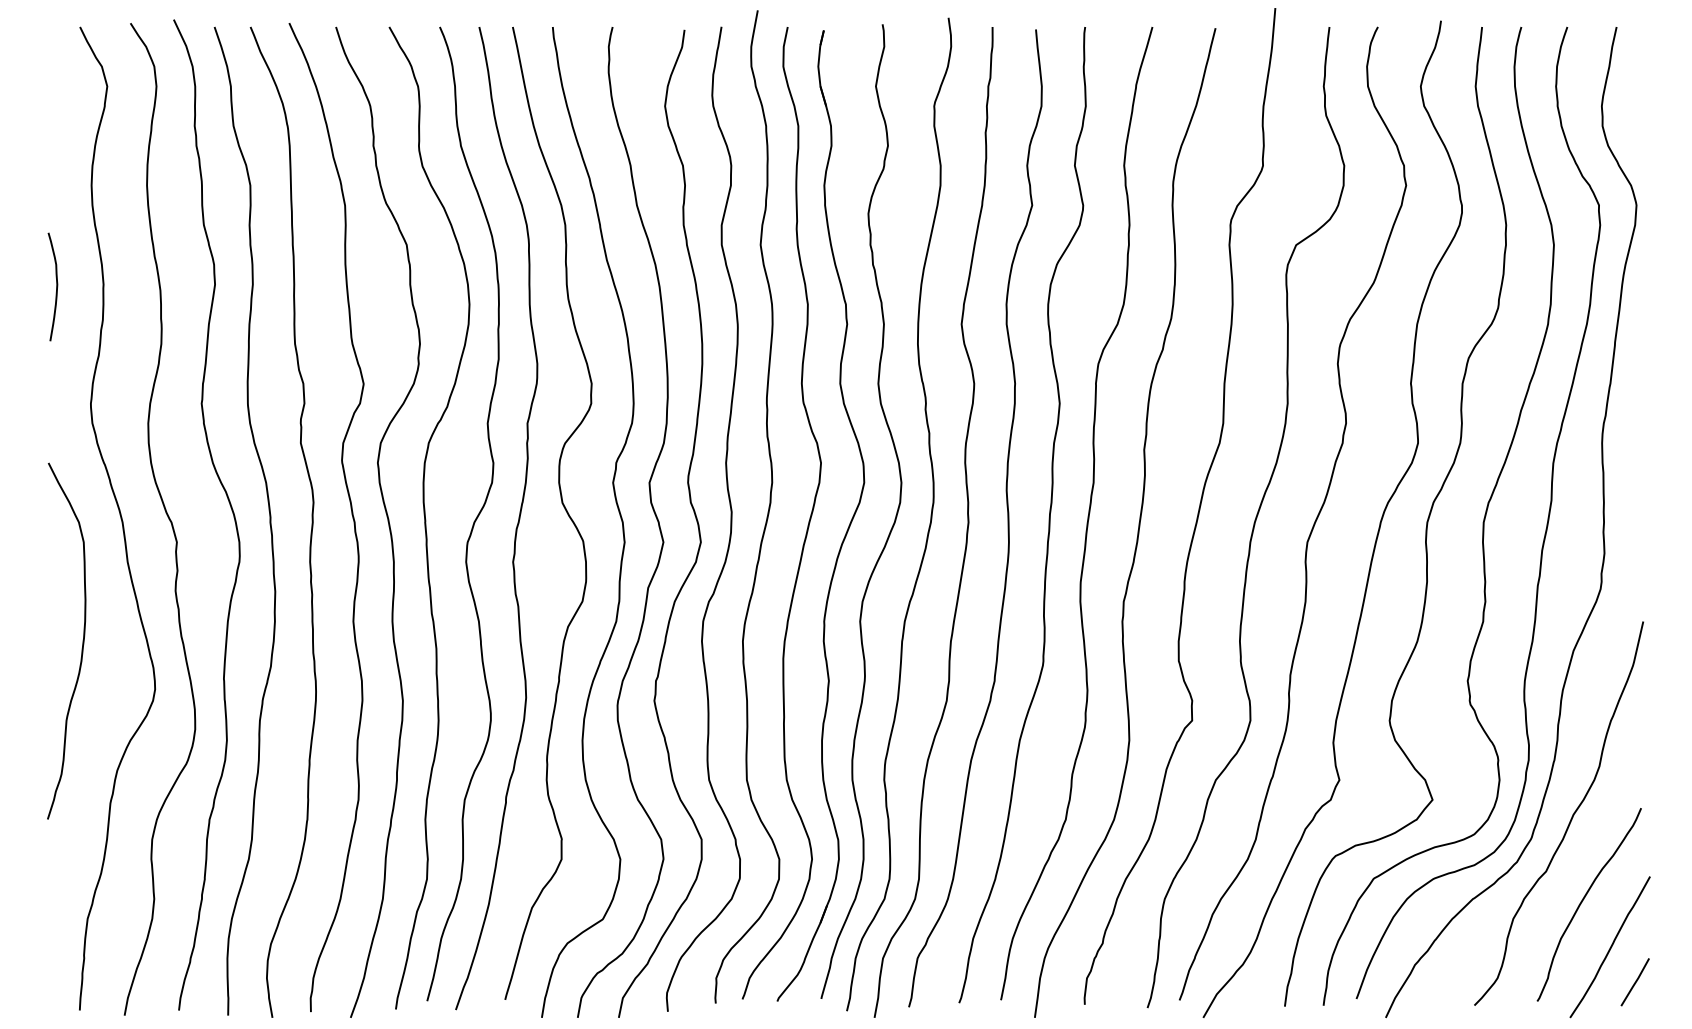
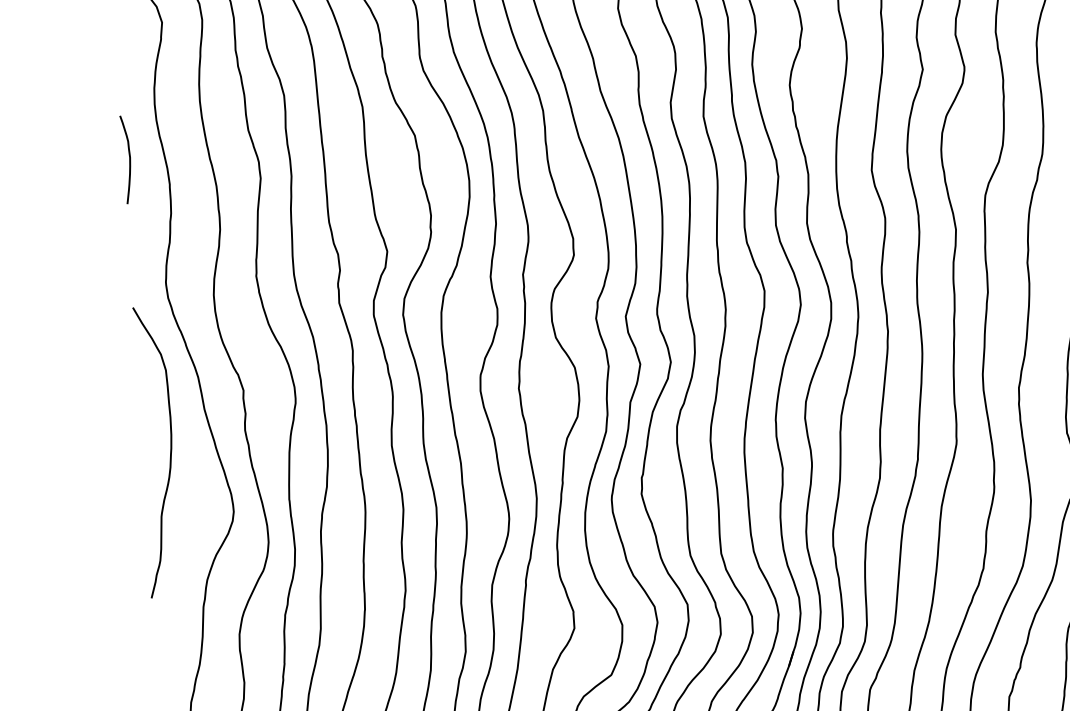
curve: (56, 286) -> (129, 159), moved
curve: (82, 640) -> (170, 450), moved

